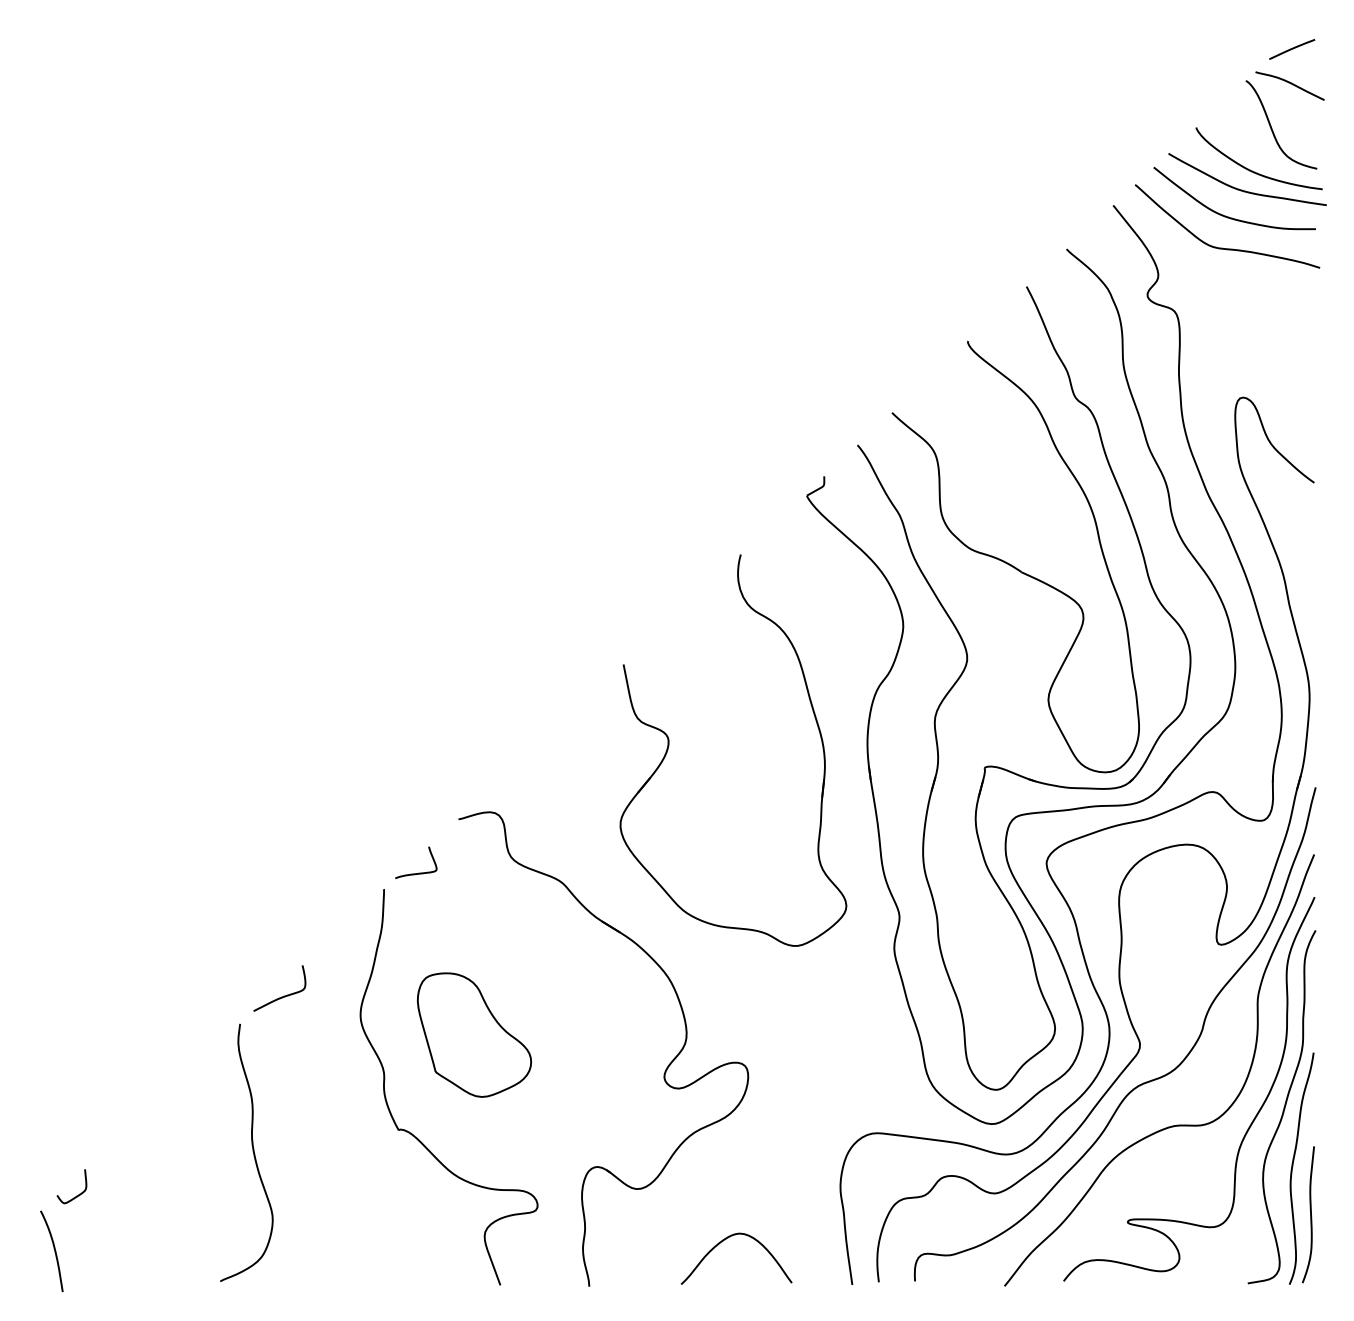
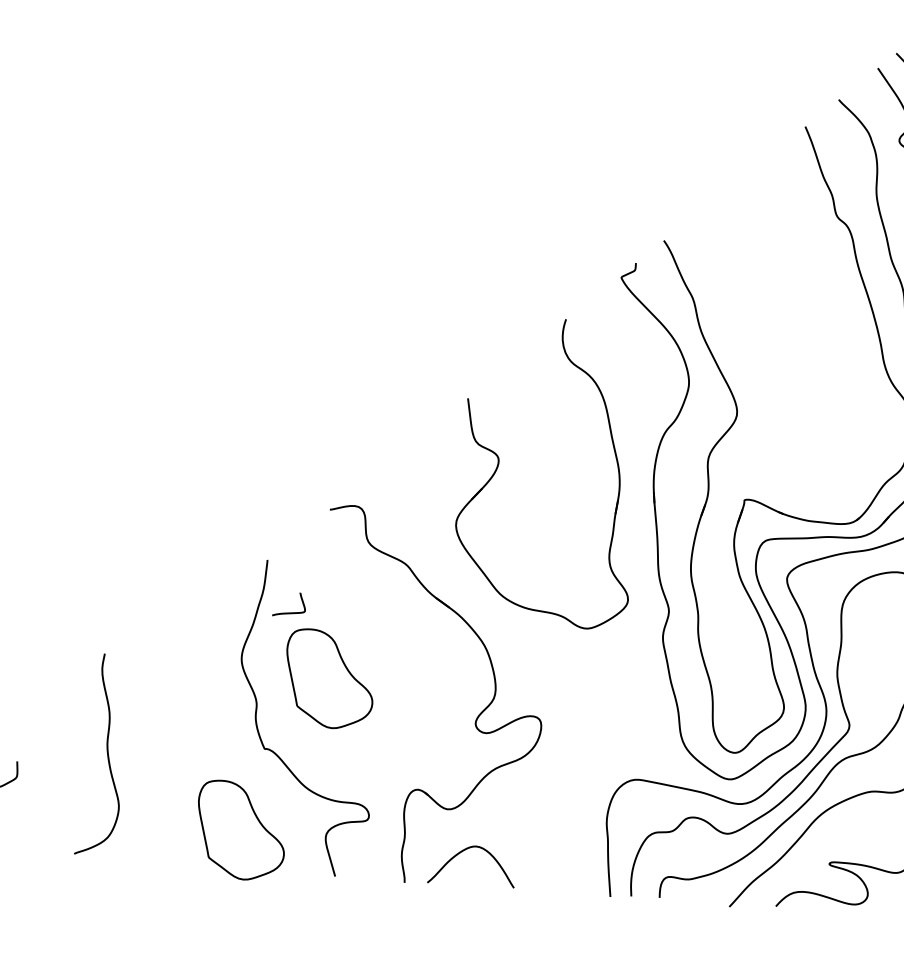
part: (1011, 564) -> (777, 342), removed
curve: (418, 872) -> (290, 612), moved
curve: (281, 996) -> (181, 637), removed
curve: (252, 1151) -> (107, 754), moved
part: (376, 1235) -> (241, 830), added
curve: (722, 1242) -> (462, 852), moved

